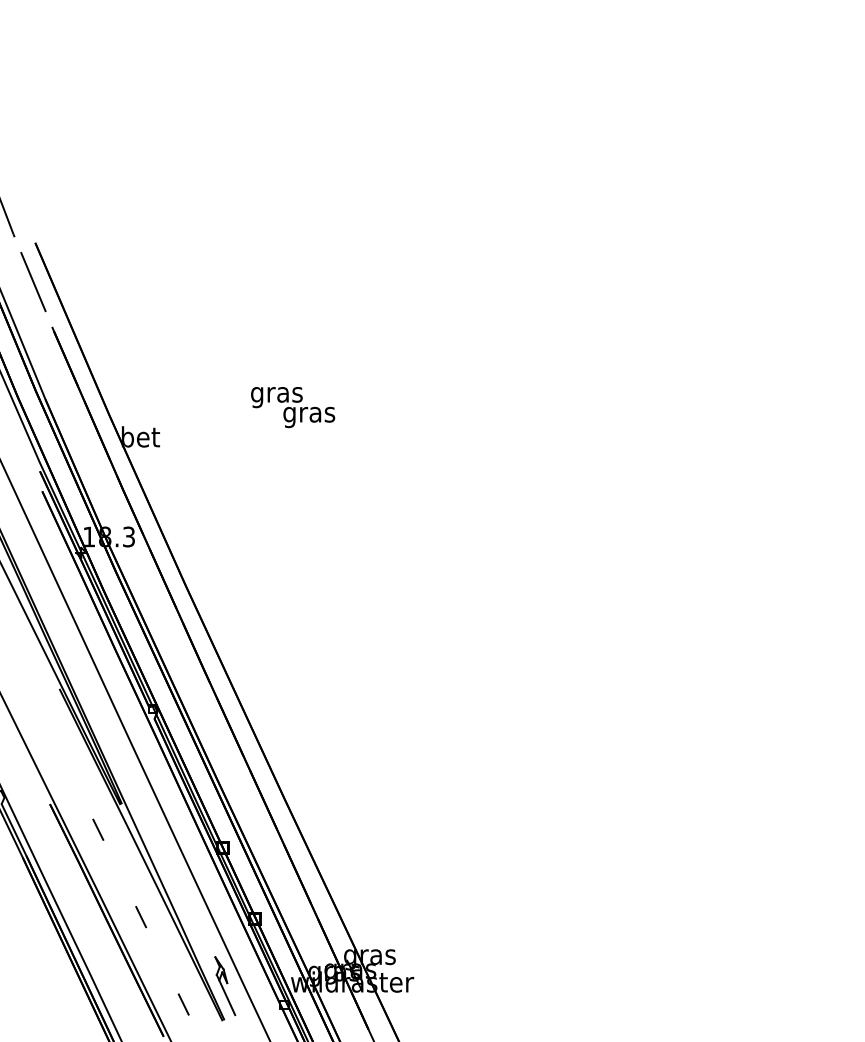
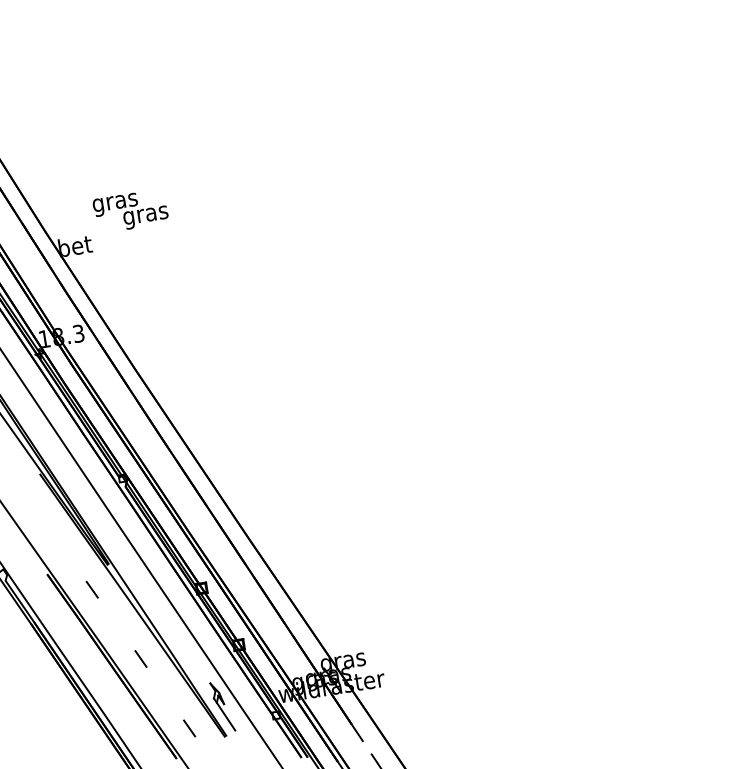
text: (293, 407) -> (131, 211), moved

